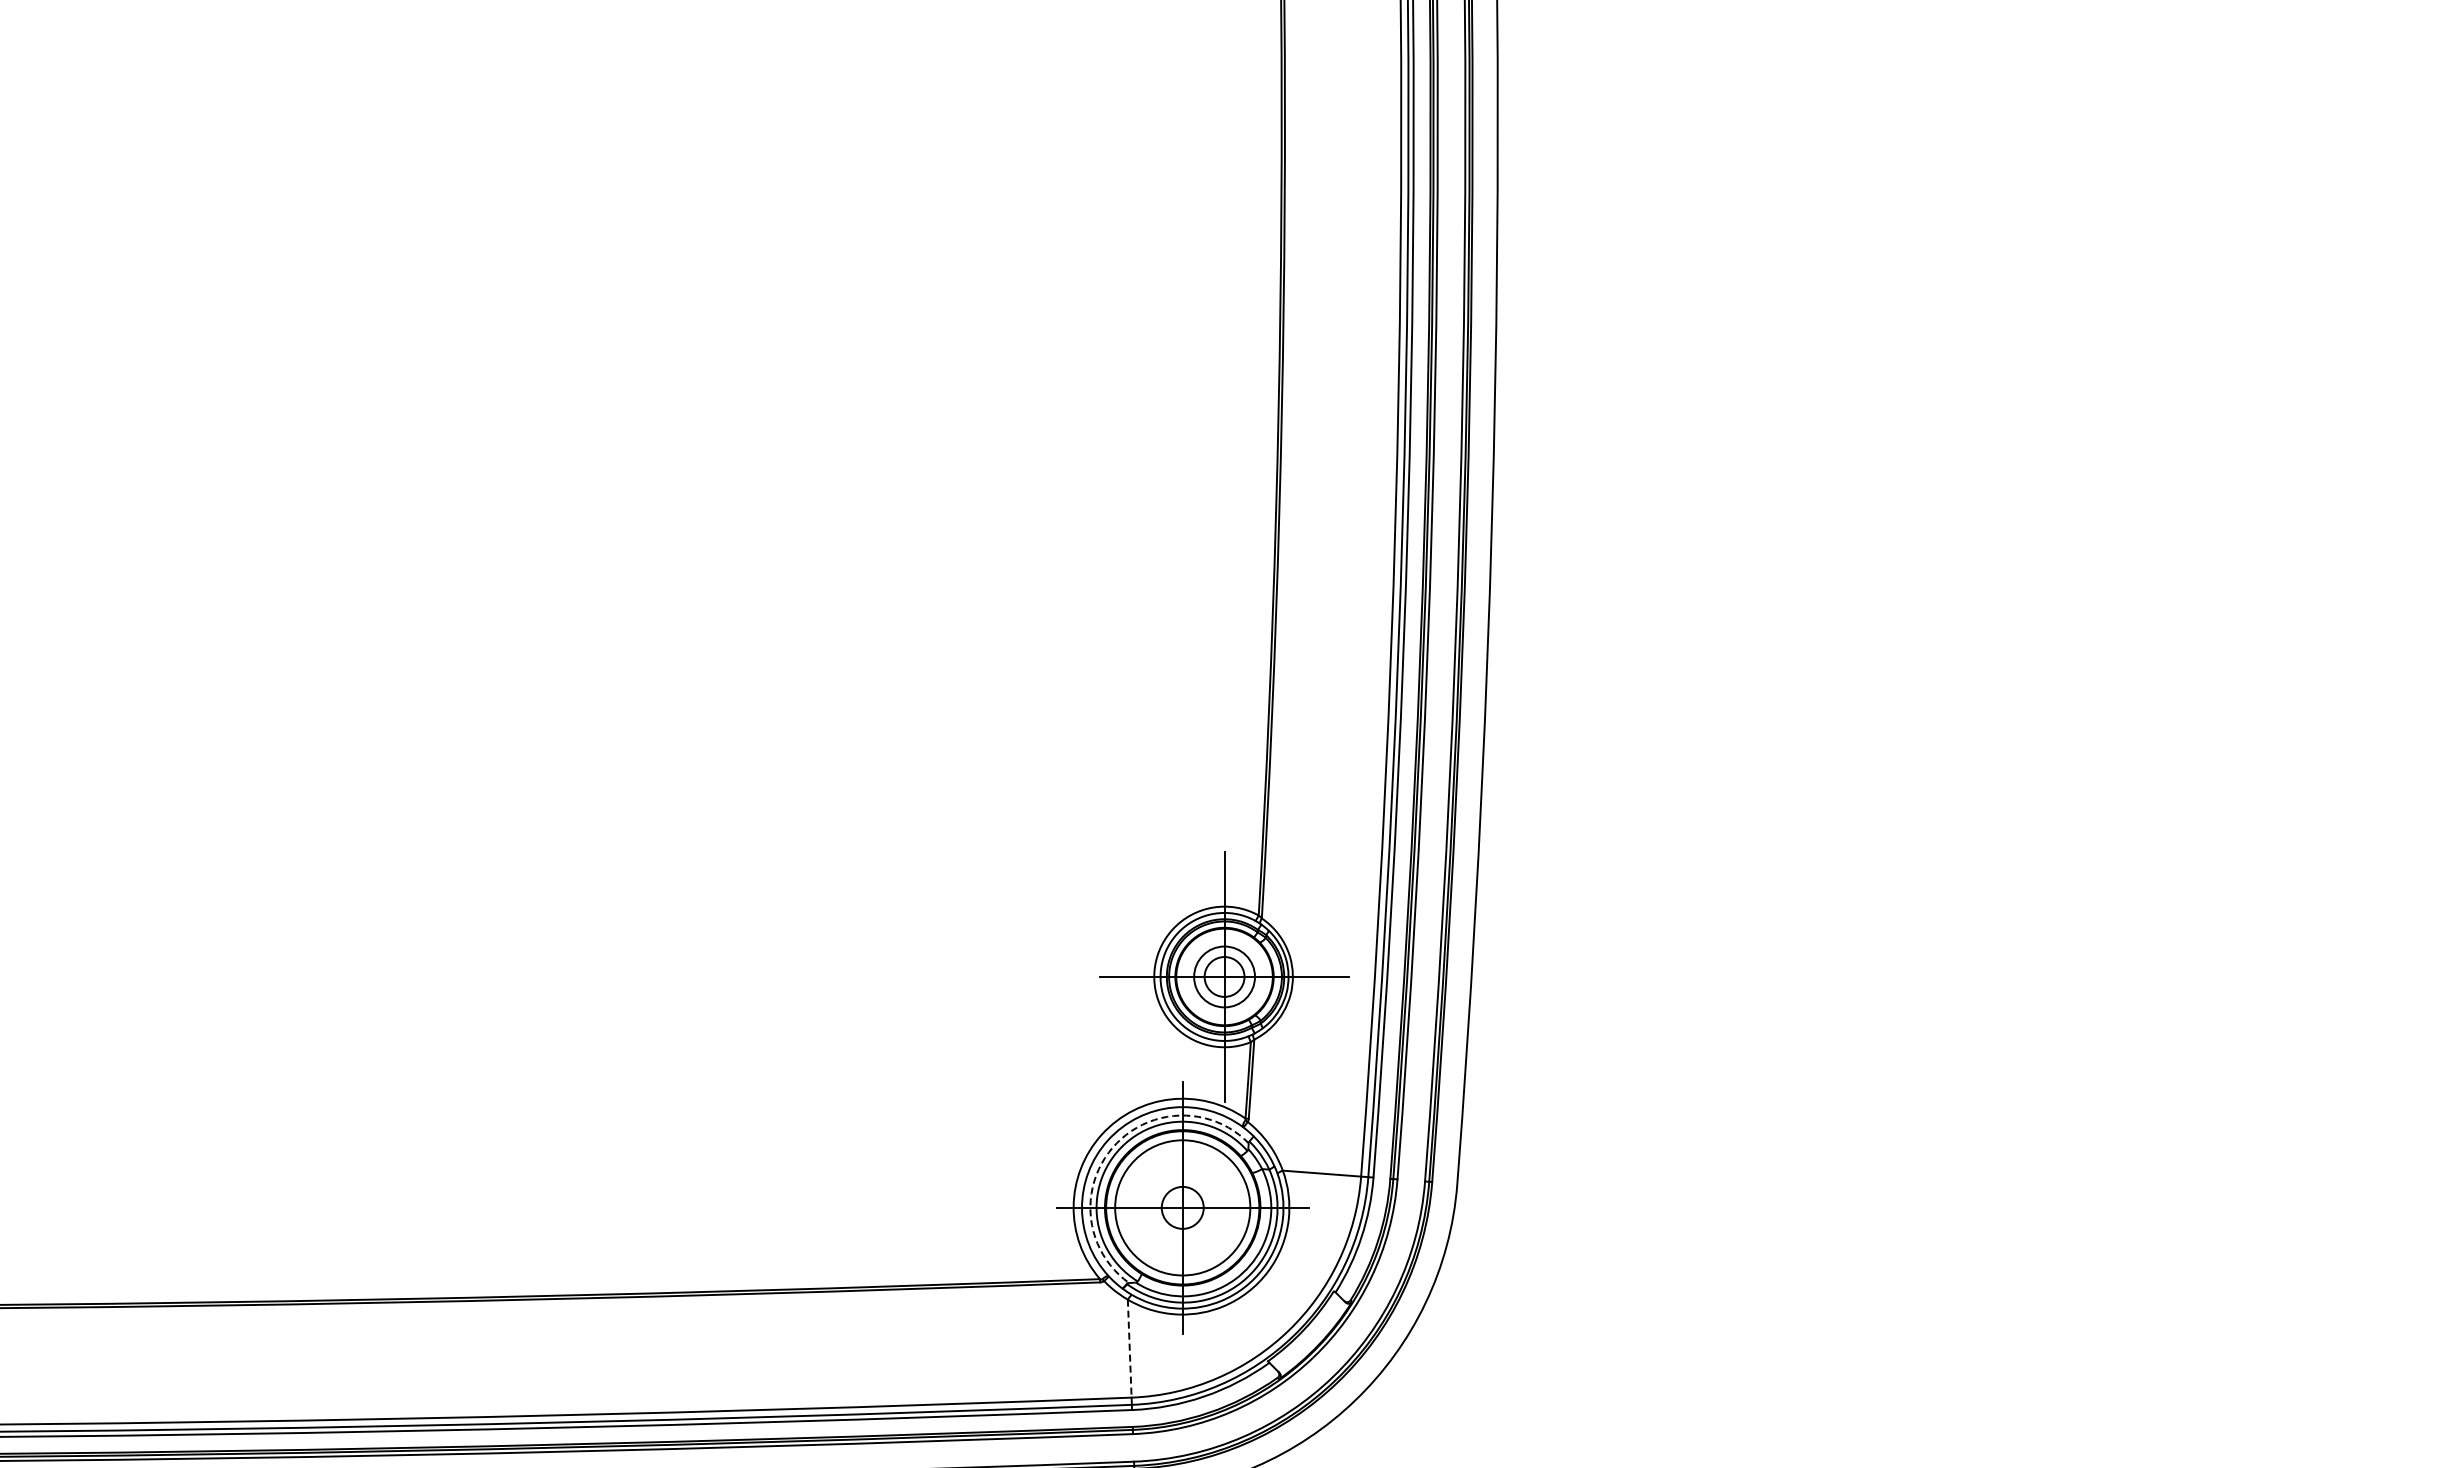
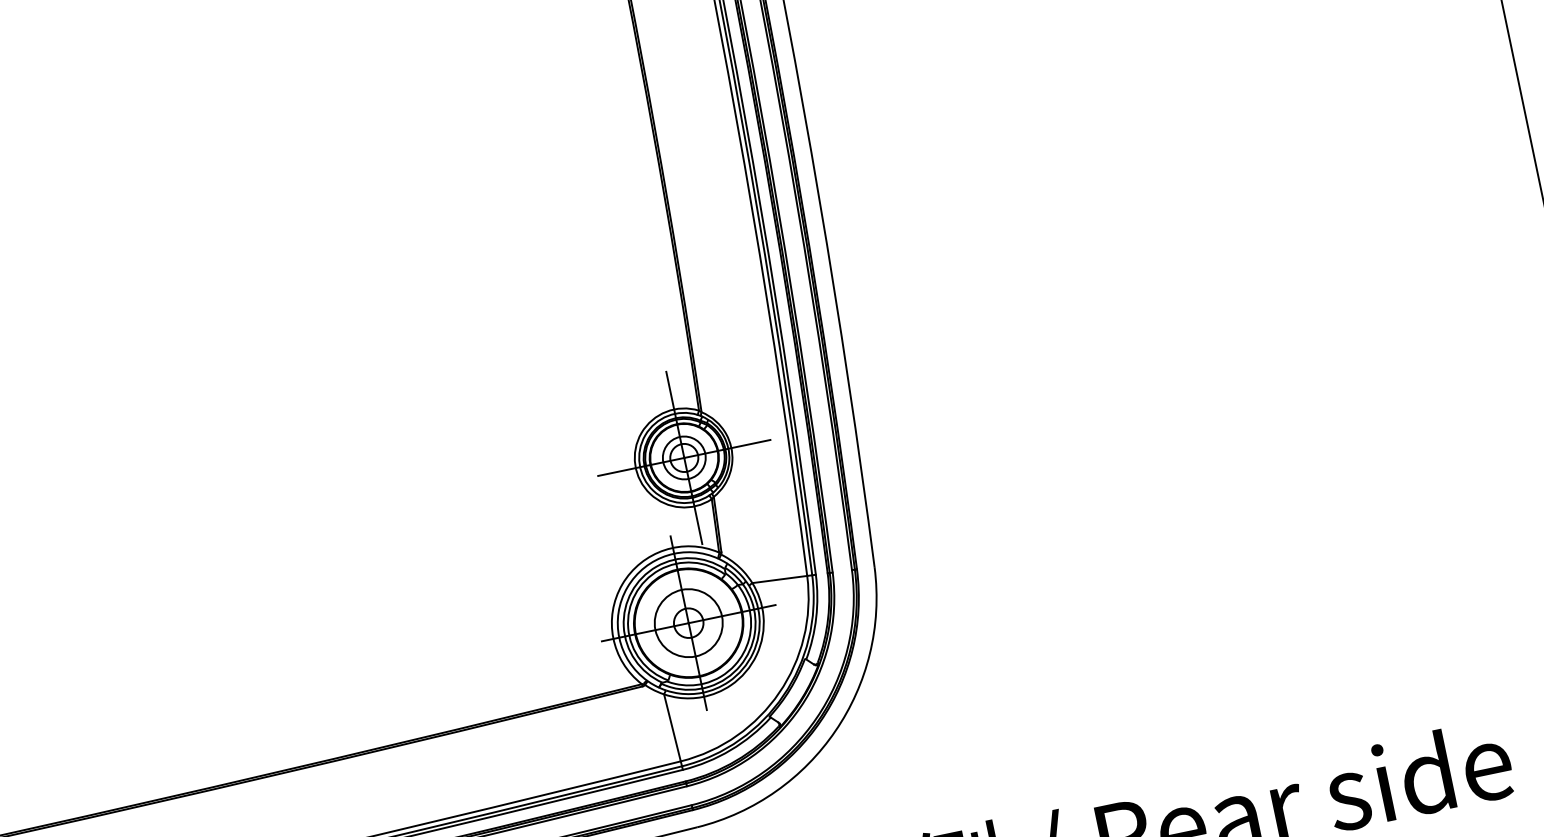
arc: (1112, 1147) -> (631, 591), dashed -> solid
circle: (1182, 1207) -> (688, 622), size x0.71
line: (1129, 1349) -> (672, 728), dashed -> solid

